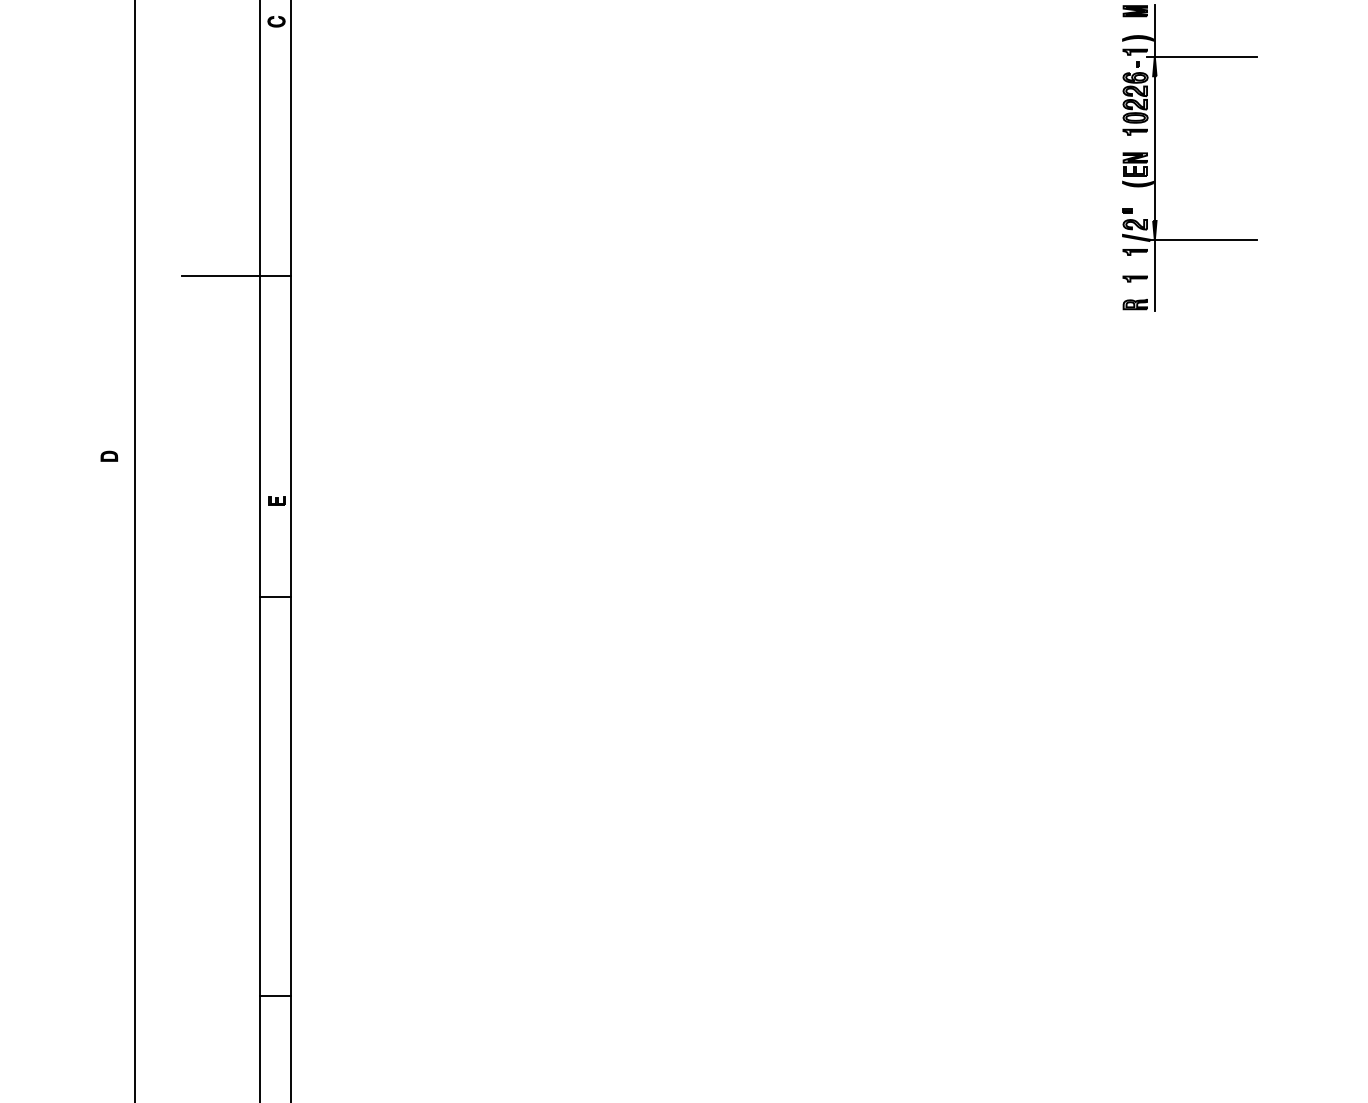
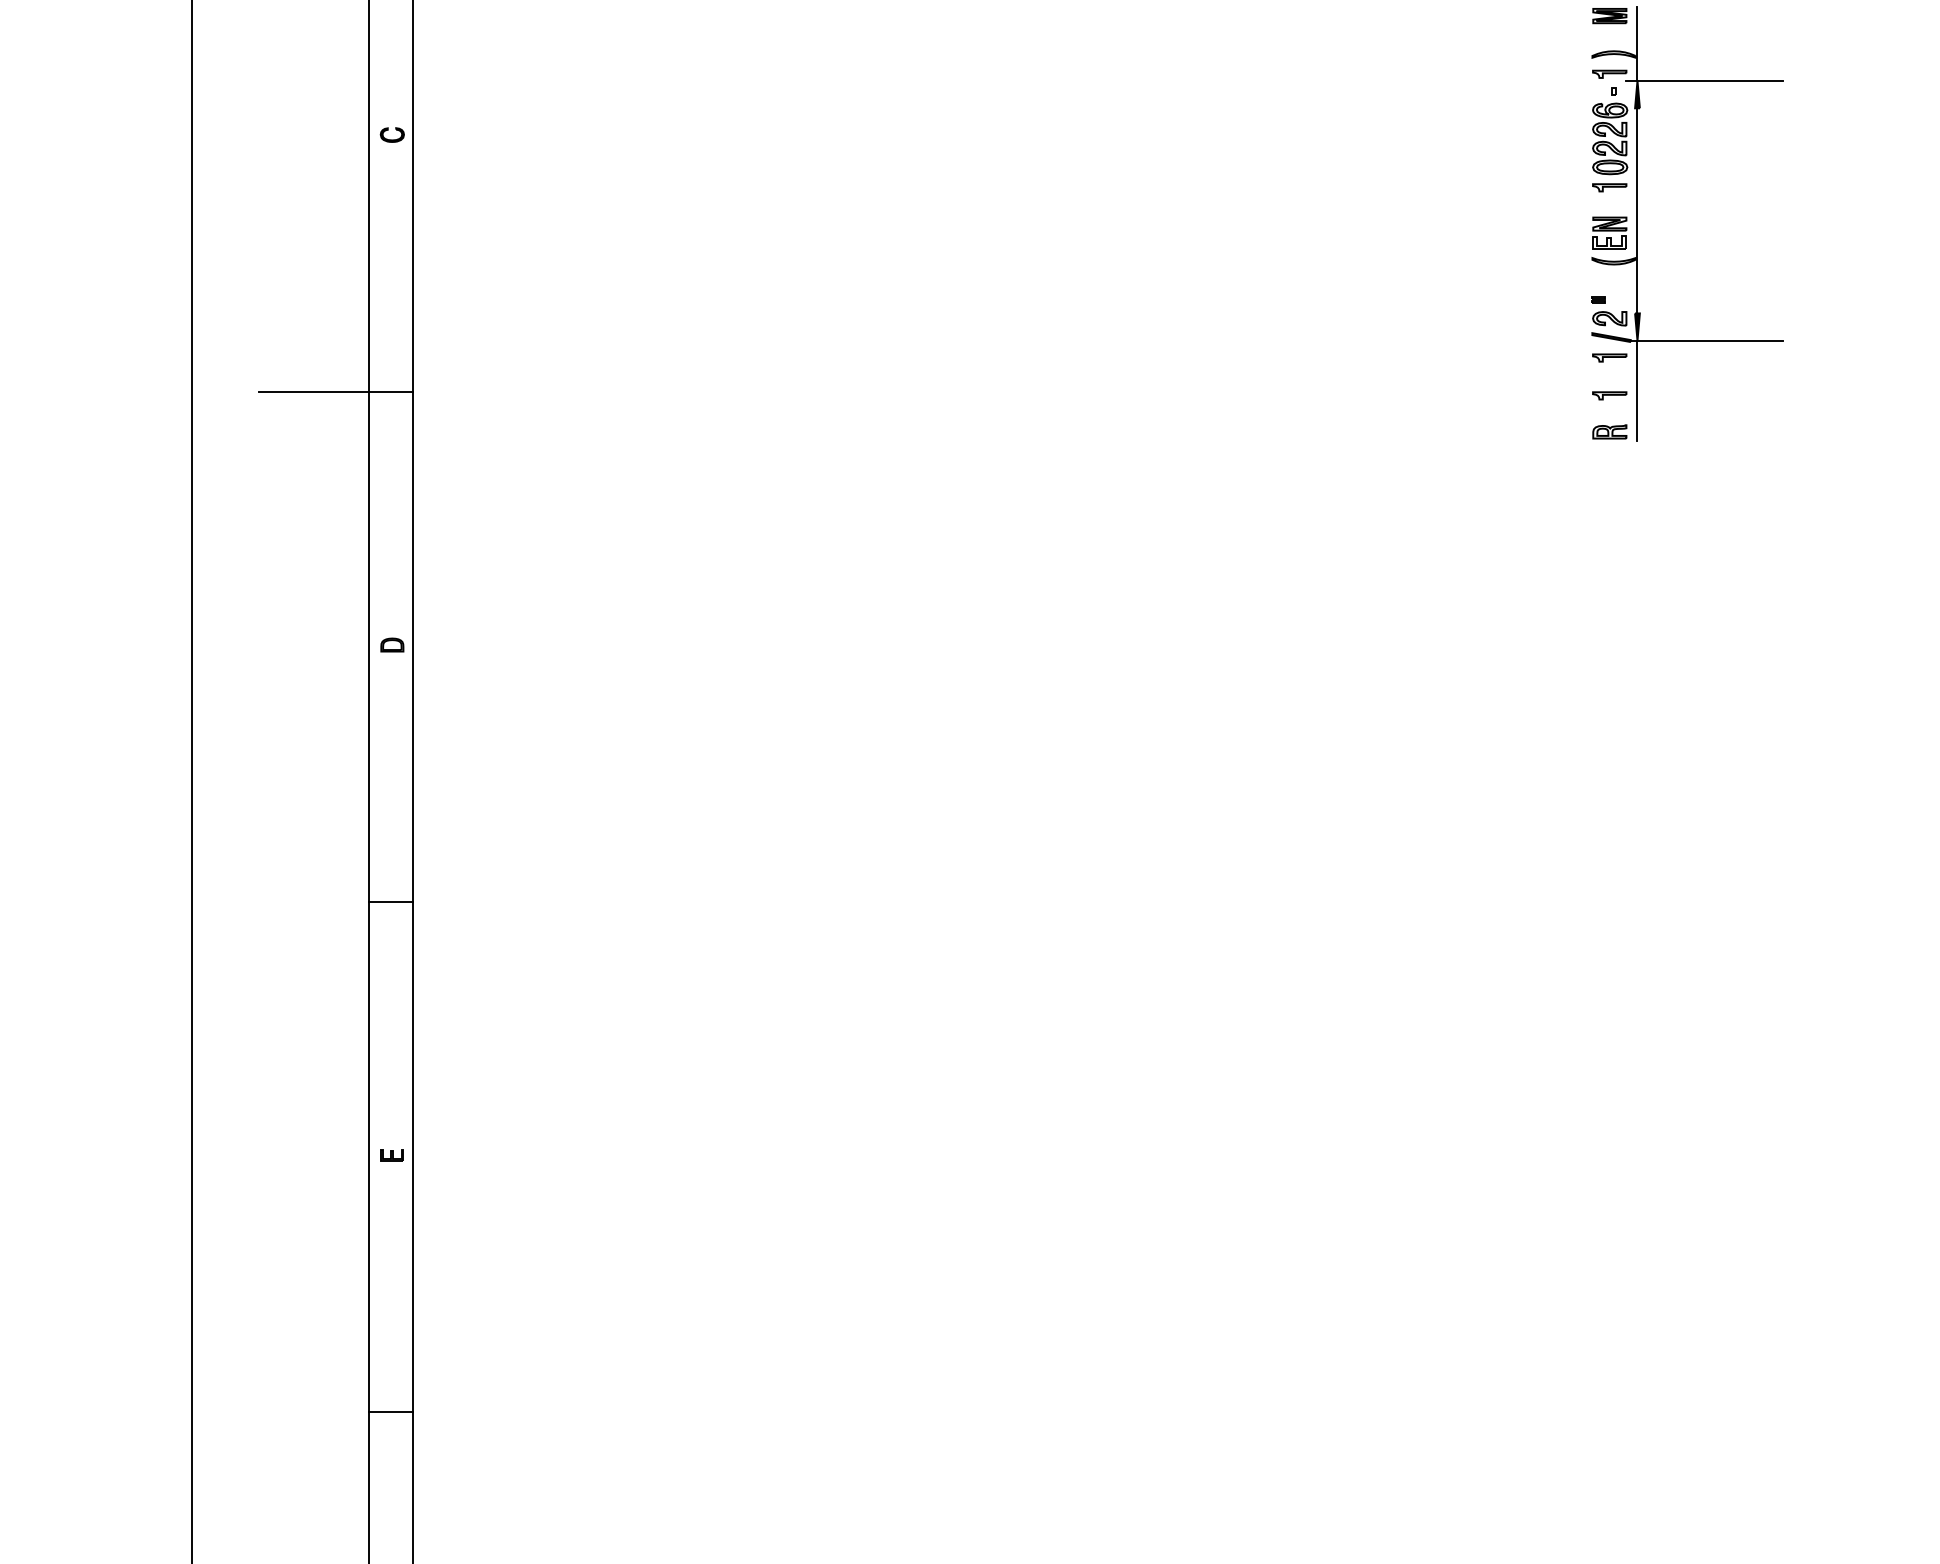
part: (275, 21) -> (391, 134), moved
part: (109, 455) -> (392, 644), moved
part: (276, 501) -> (391, 1155), moved
line: (275, 596) -> (391, 902), moved

